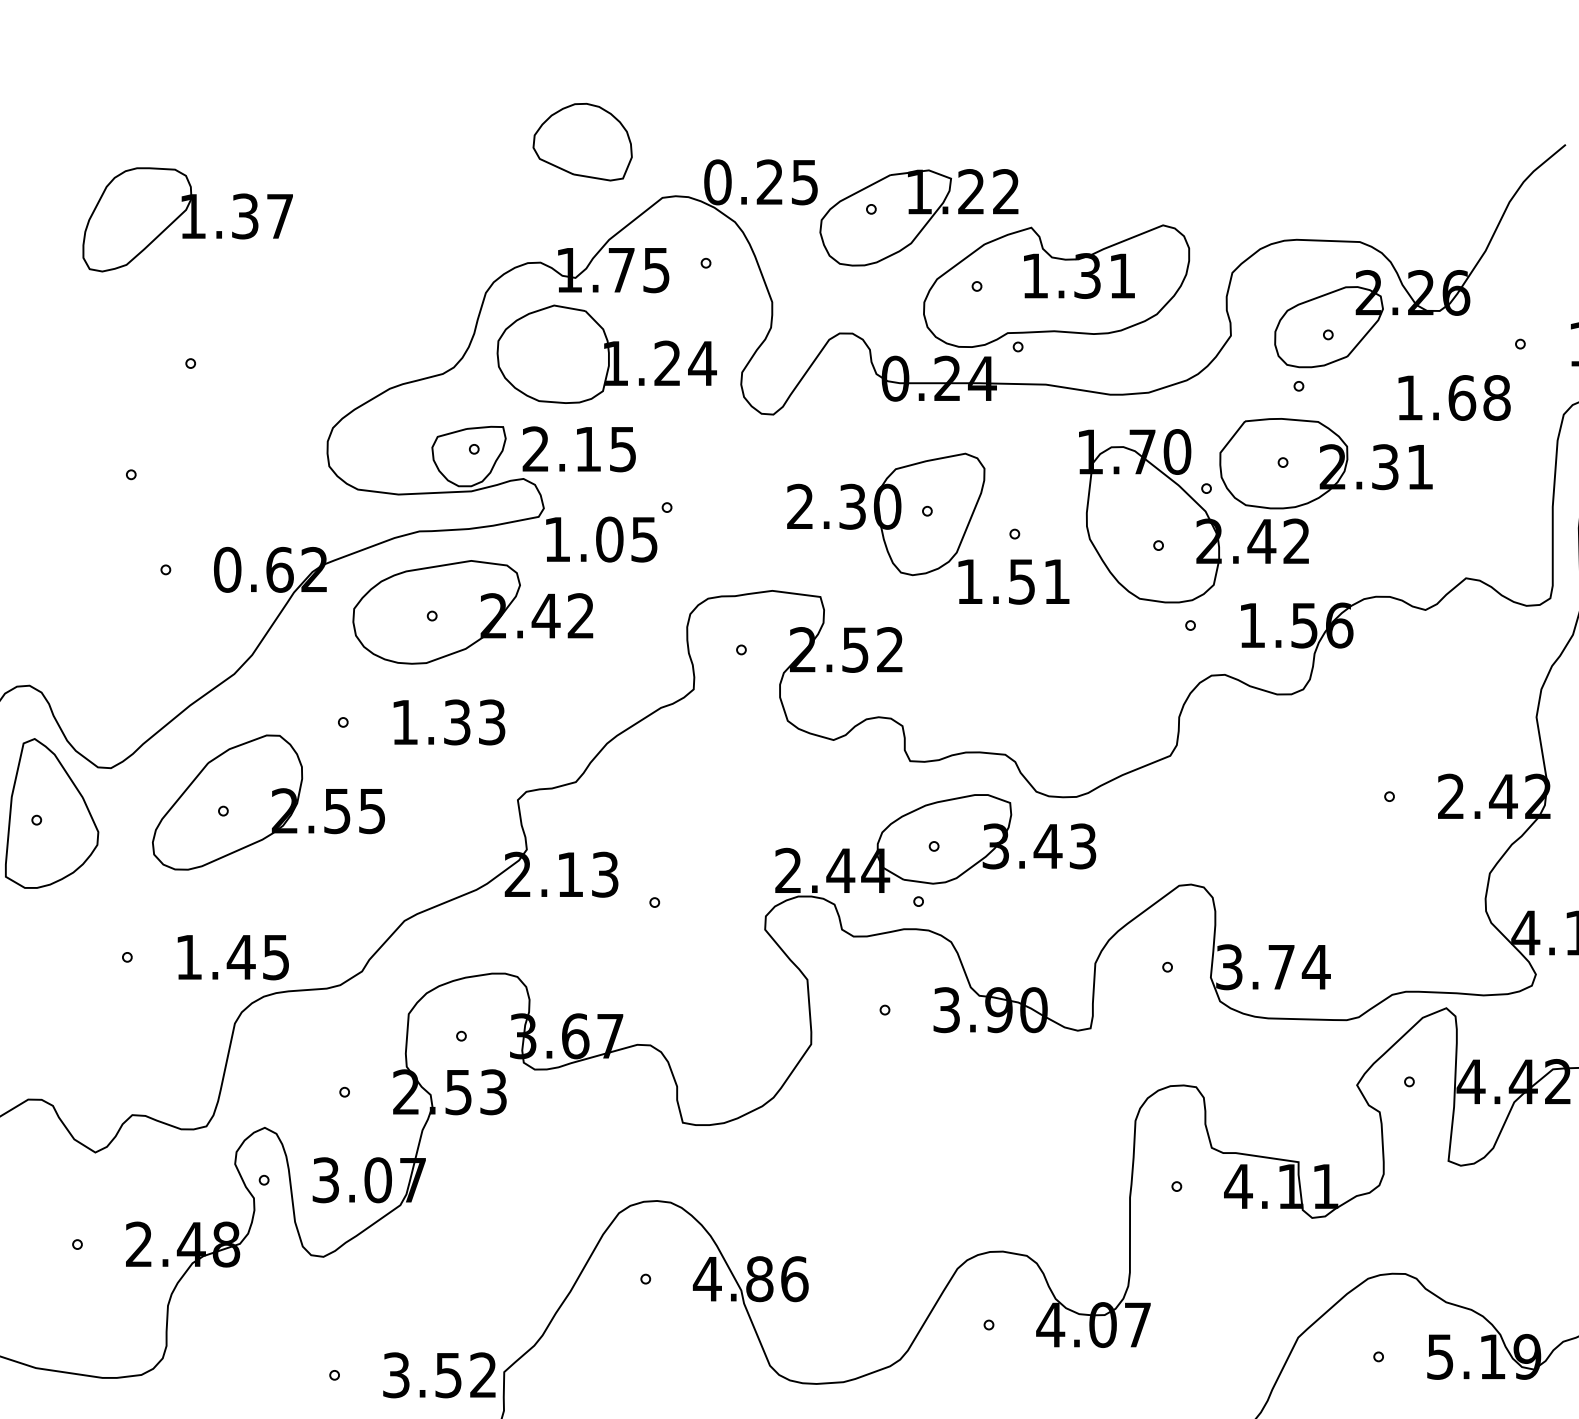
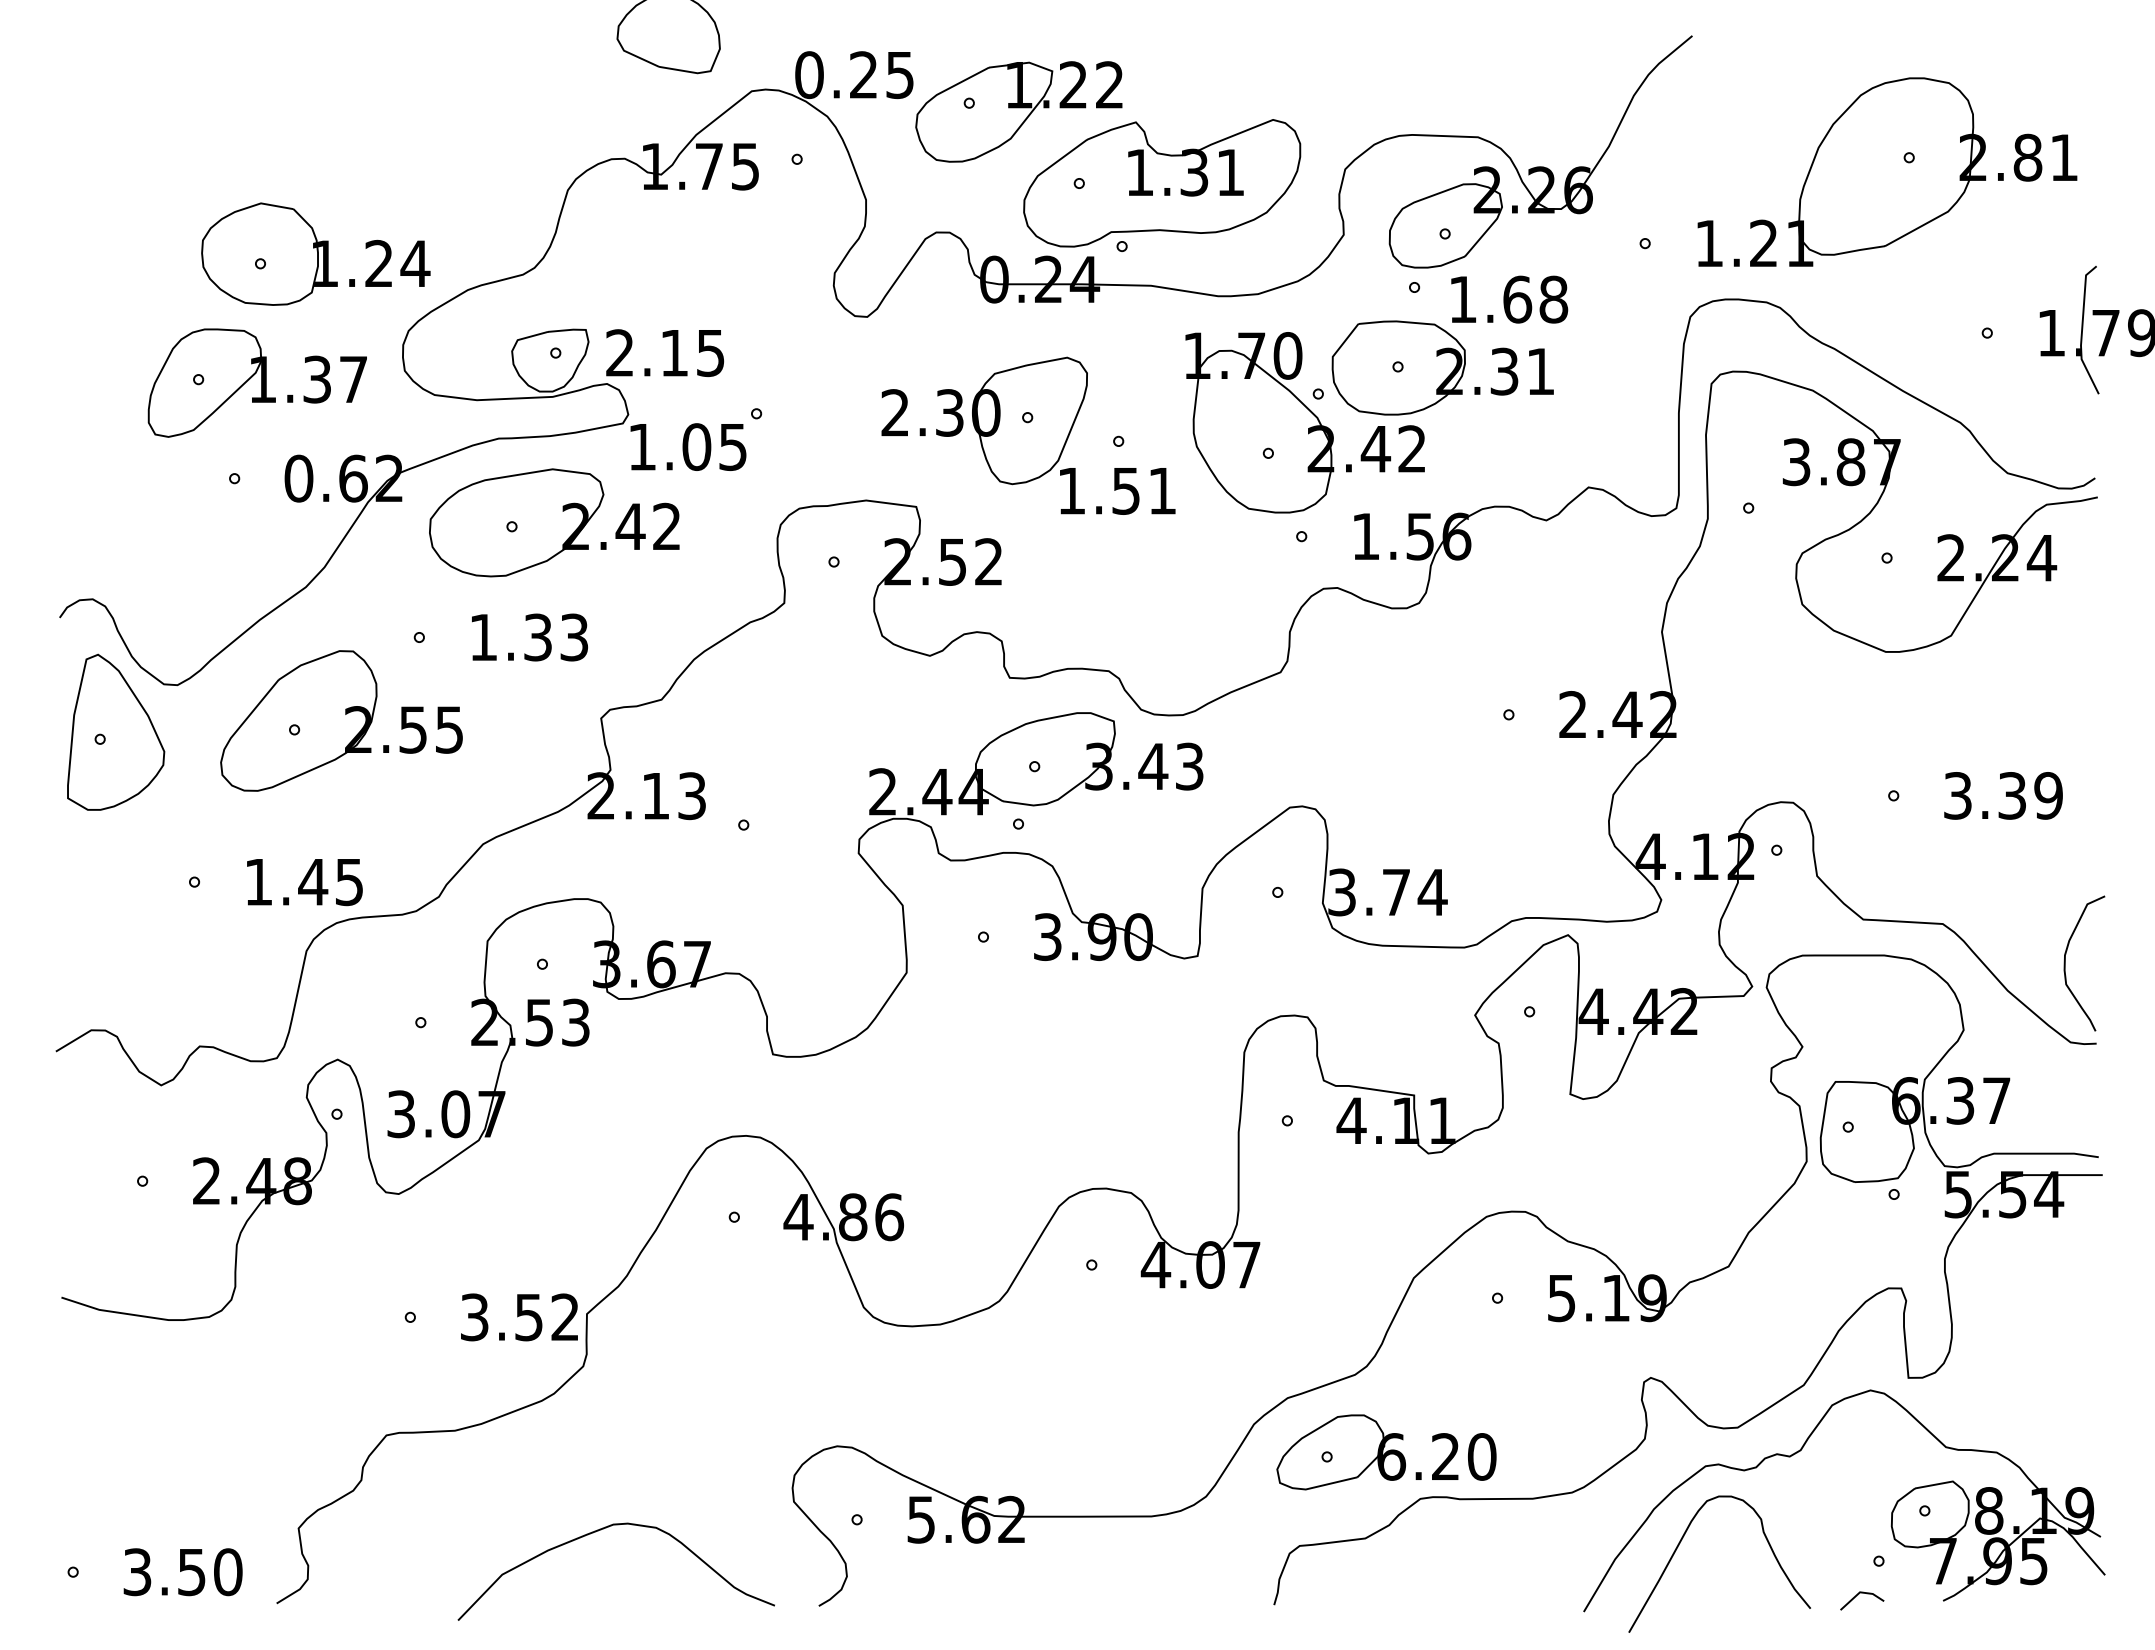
part: (186, 219) -> (256, 382), moved
part: (606, 353) -> (315, 253), moved
text: (1454, 397) -> (1509, 299), moved

